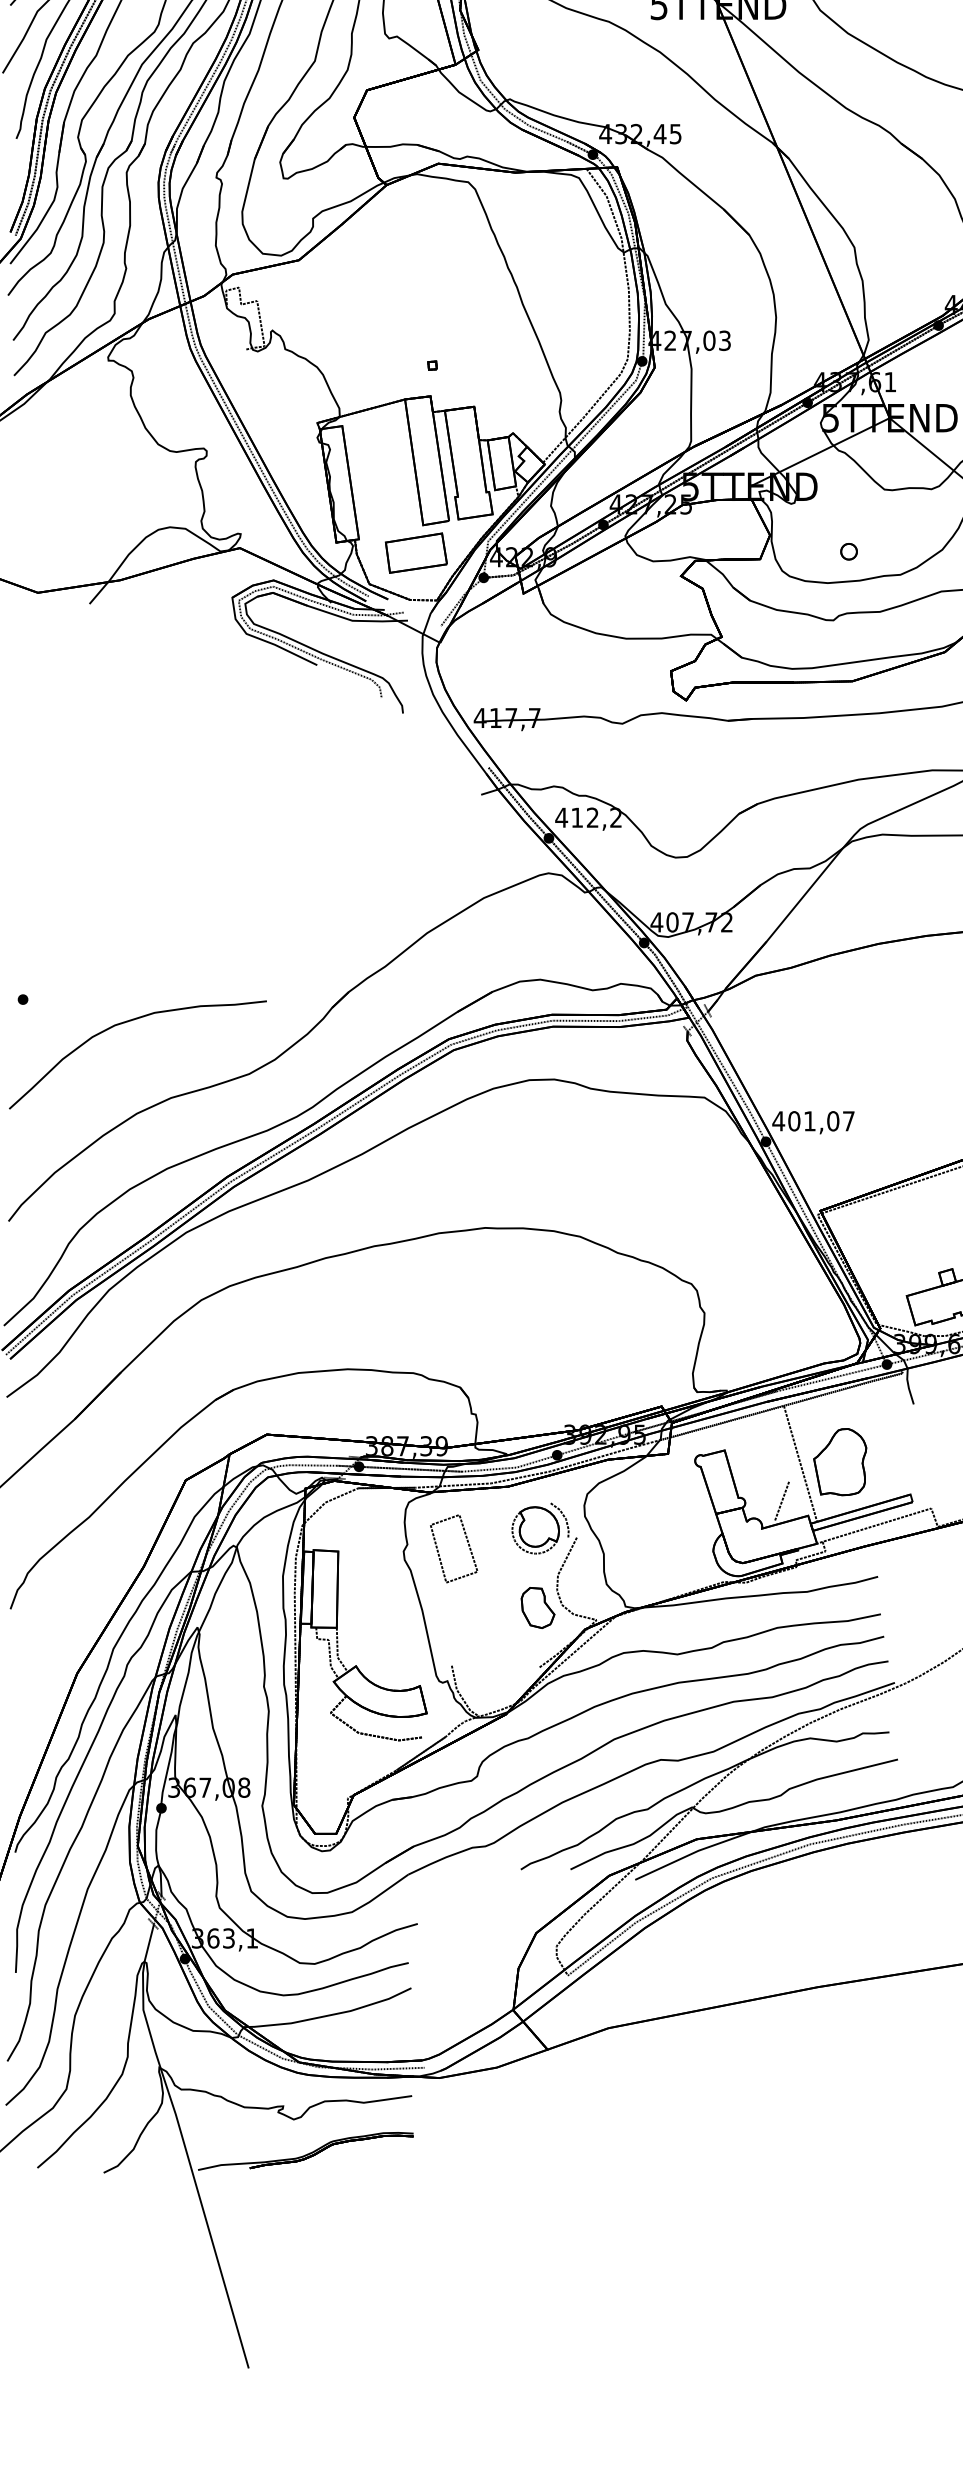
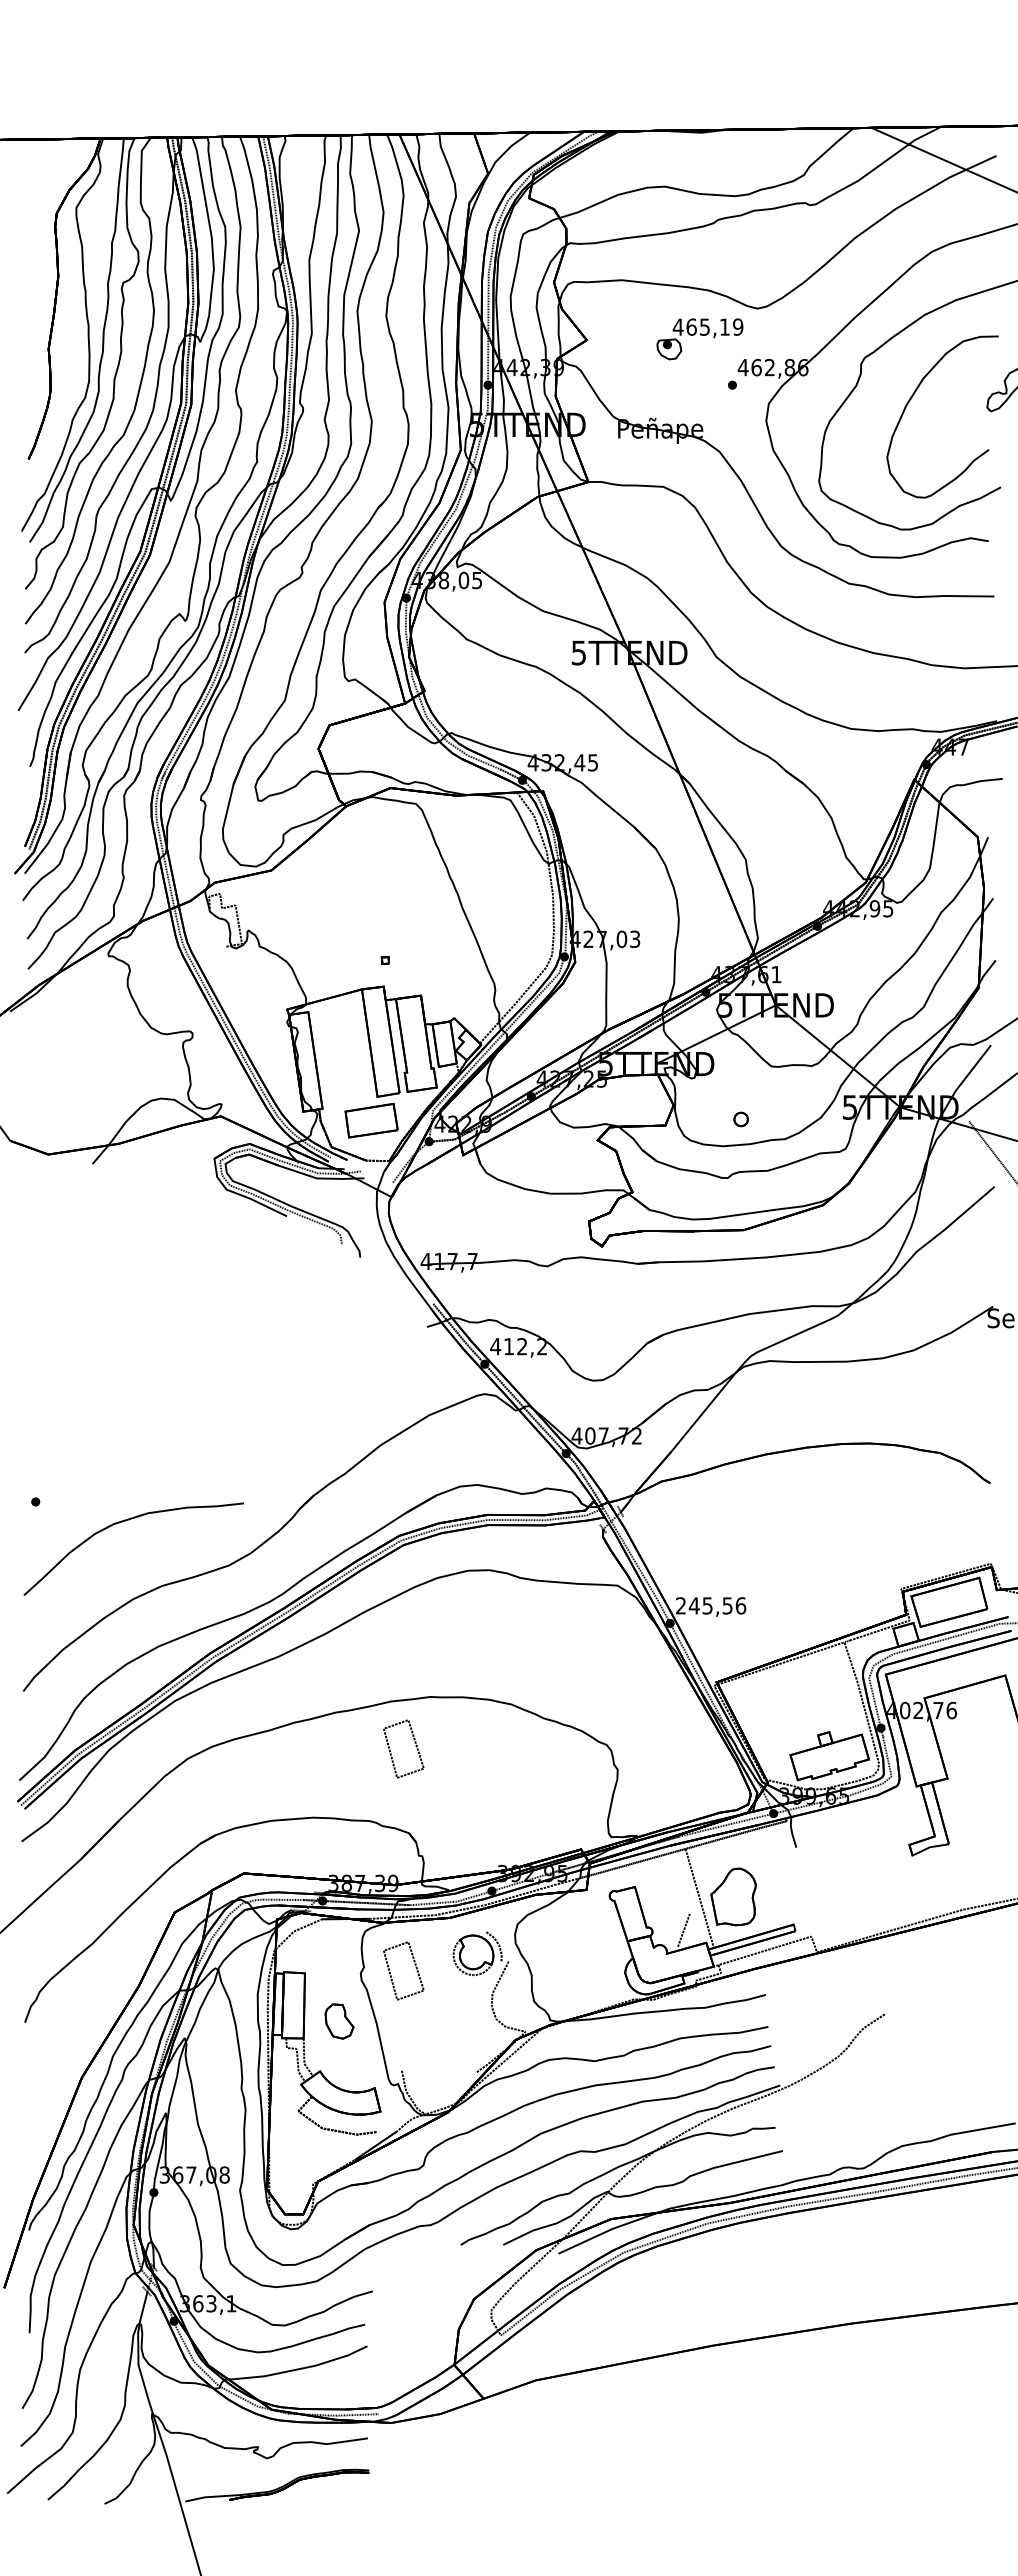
text: (813, 1120) -> (710, 1605), 401,07 -> 245,56
part: (467, 1285) -> (415, 1746), added
part: (538, 1607) -> (339, 2021), moved

